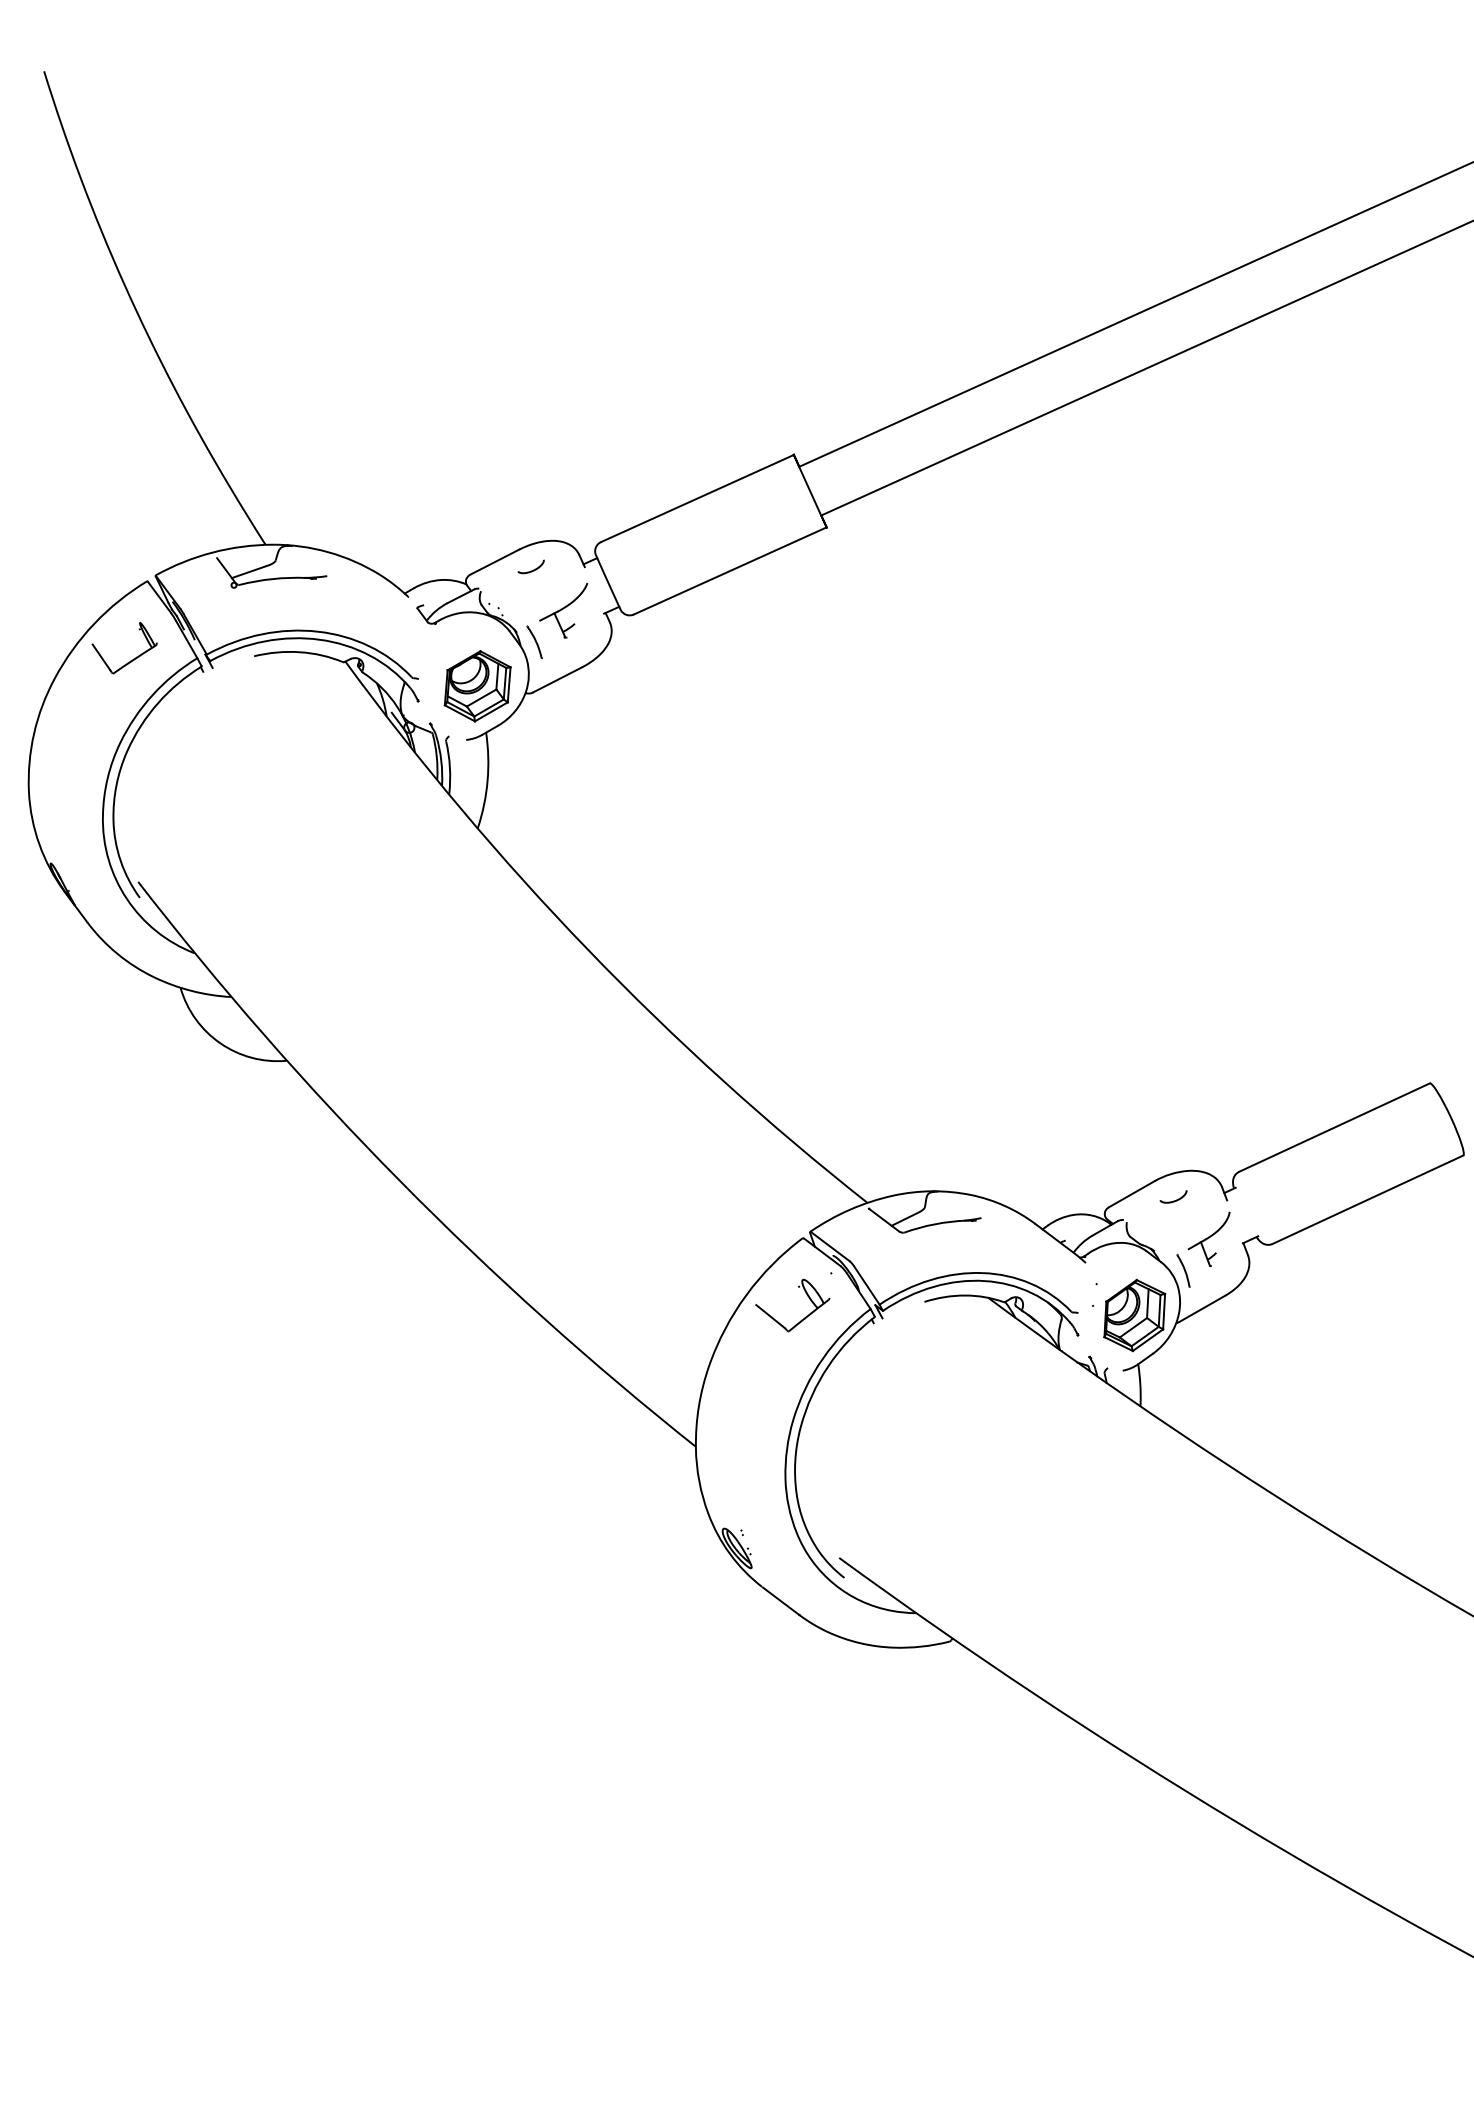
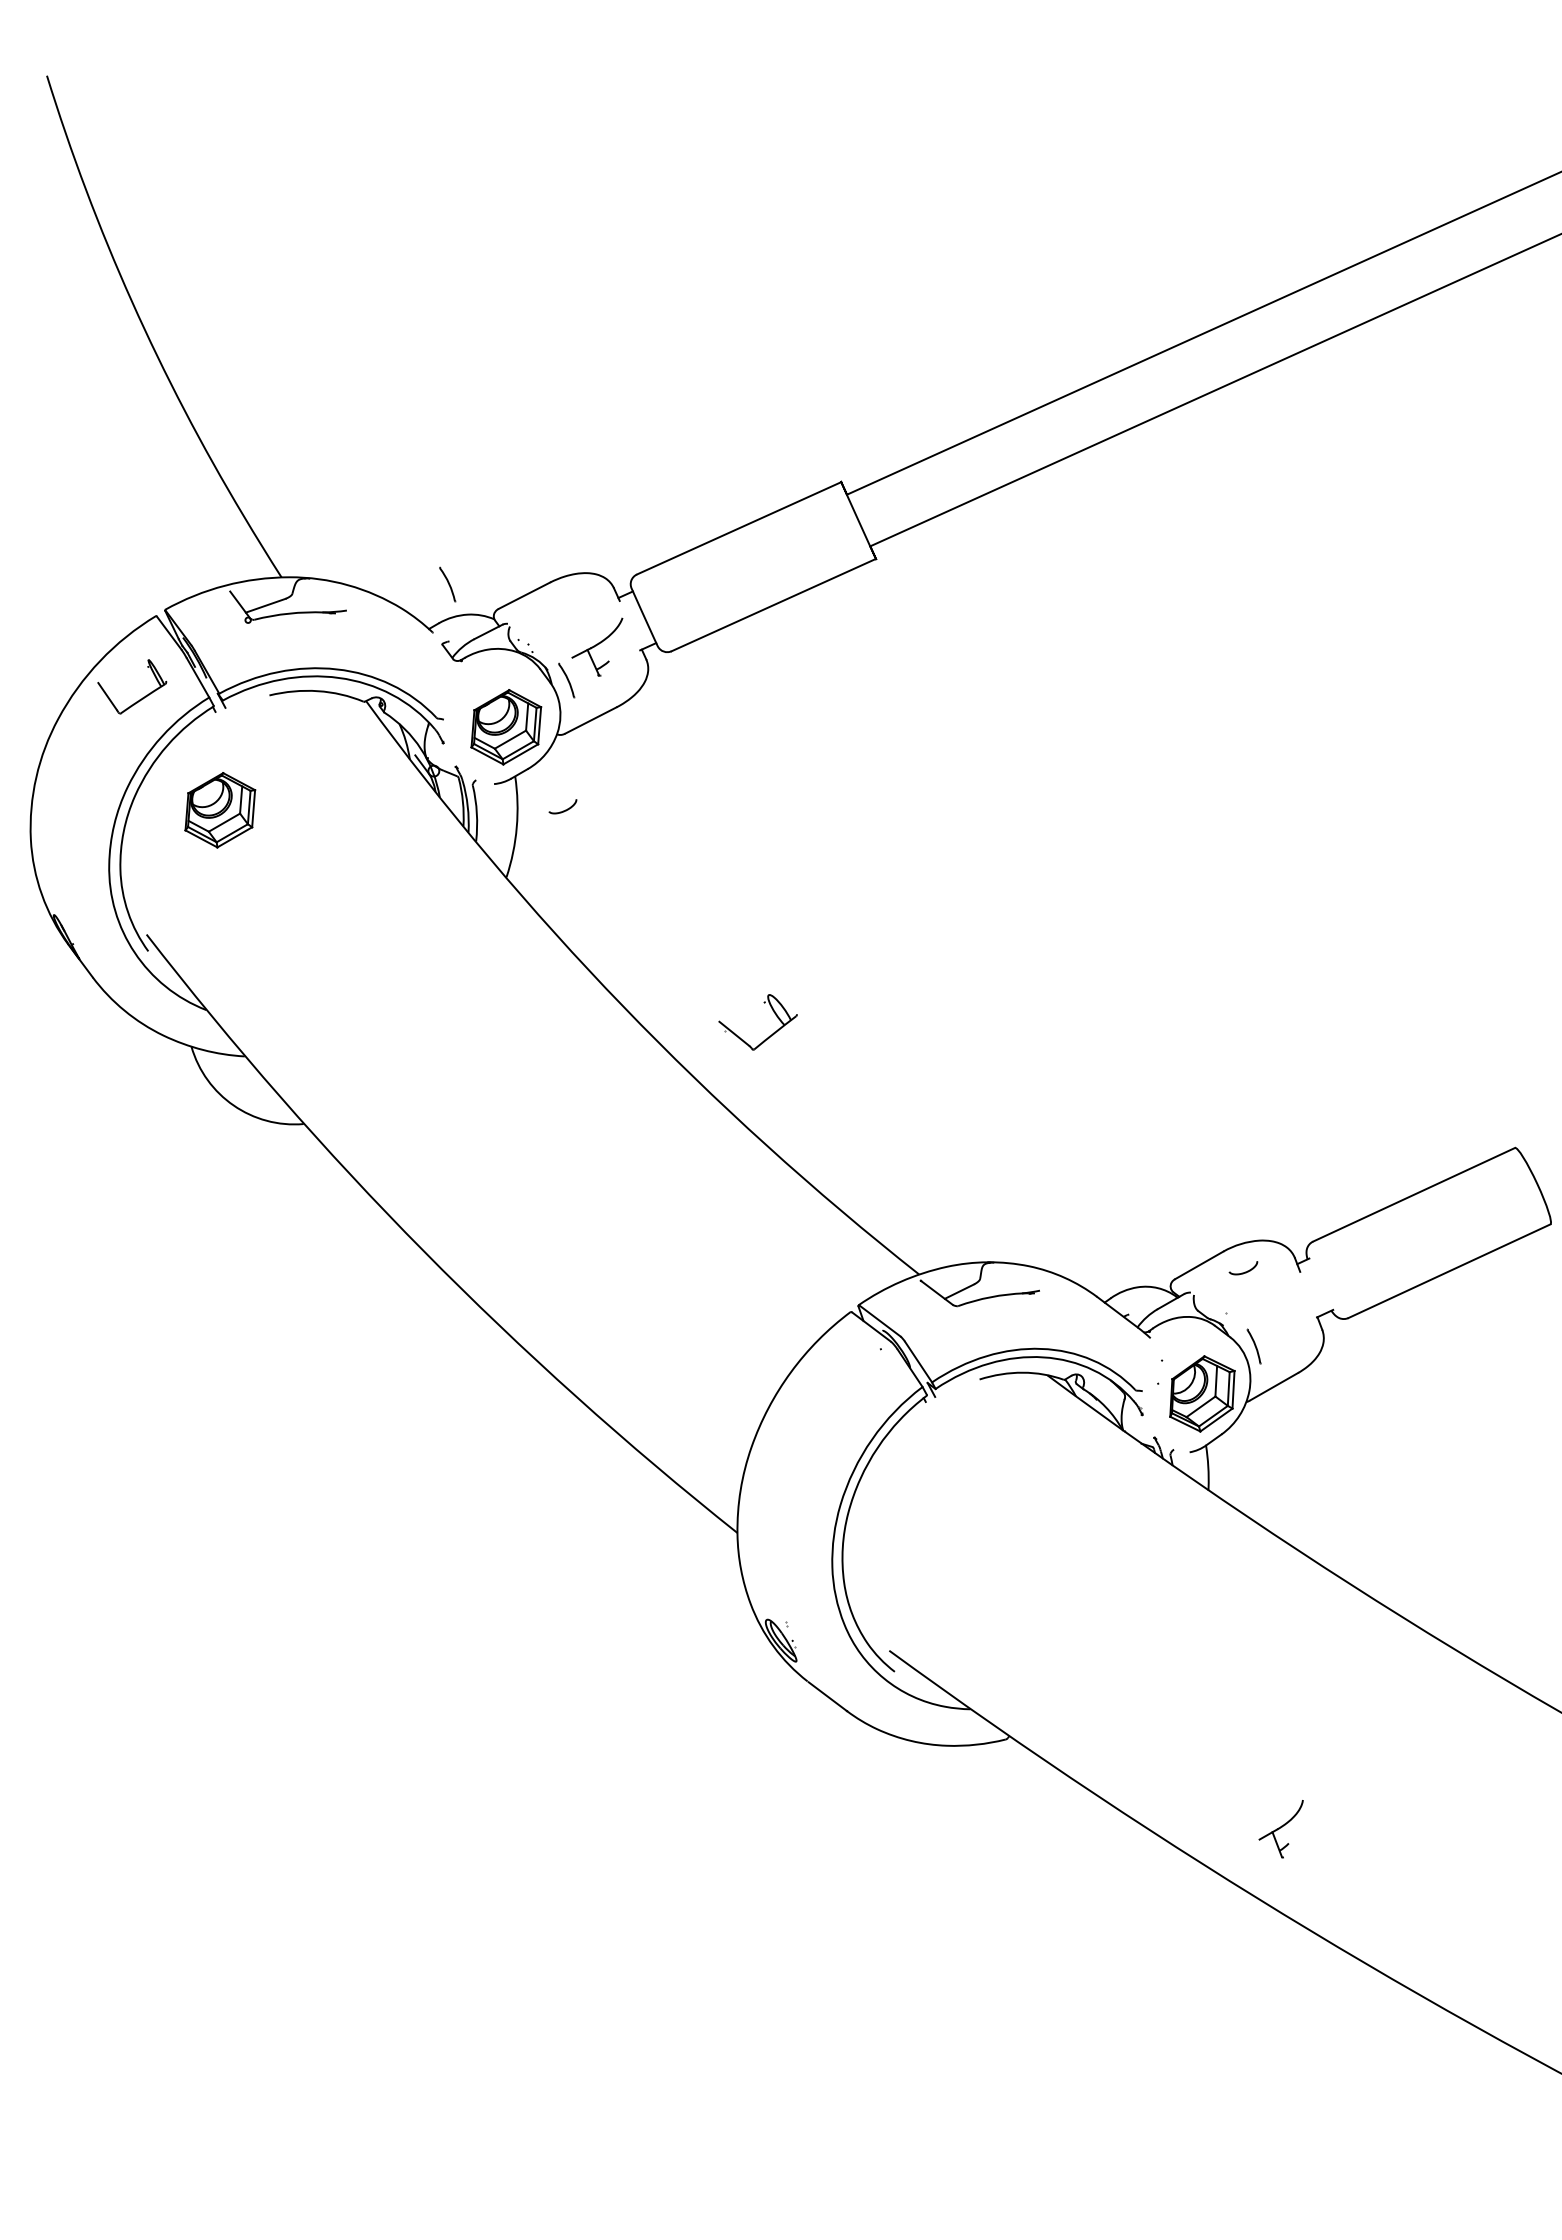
part: (422, 551) -> (447, 584), added
curve: (531, 570) -> (563, 810), moved
part: (207, 764) -> (220, 810), added
part: (1208, 1239) -> (1280, 1829), moved
part: (803, 1317) -> (769, 1035), moved

